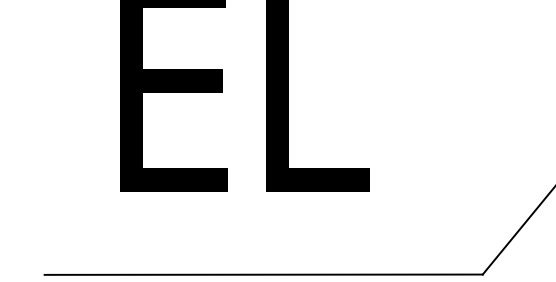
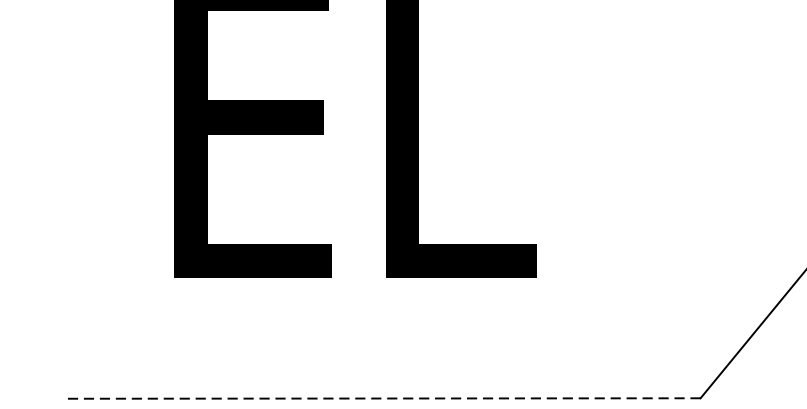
line: (263, 274) -> (382, 398), solid -> dashed

